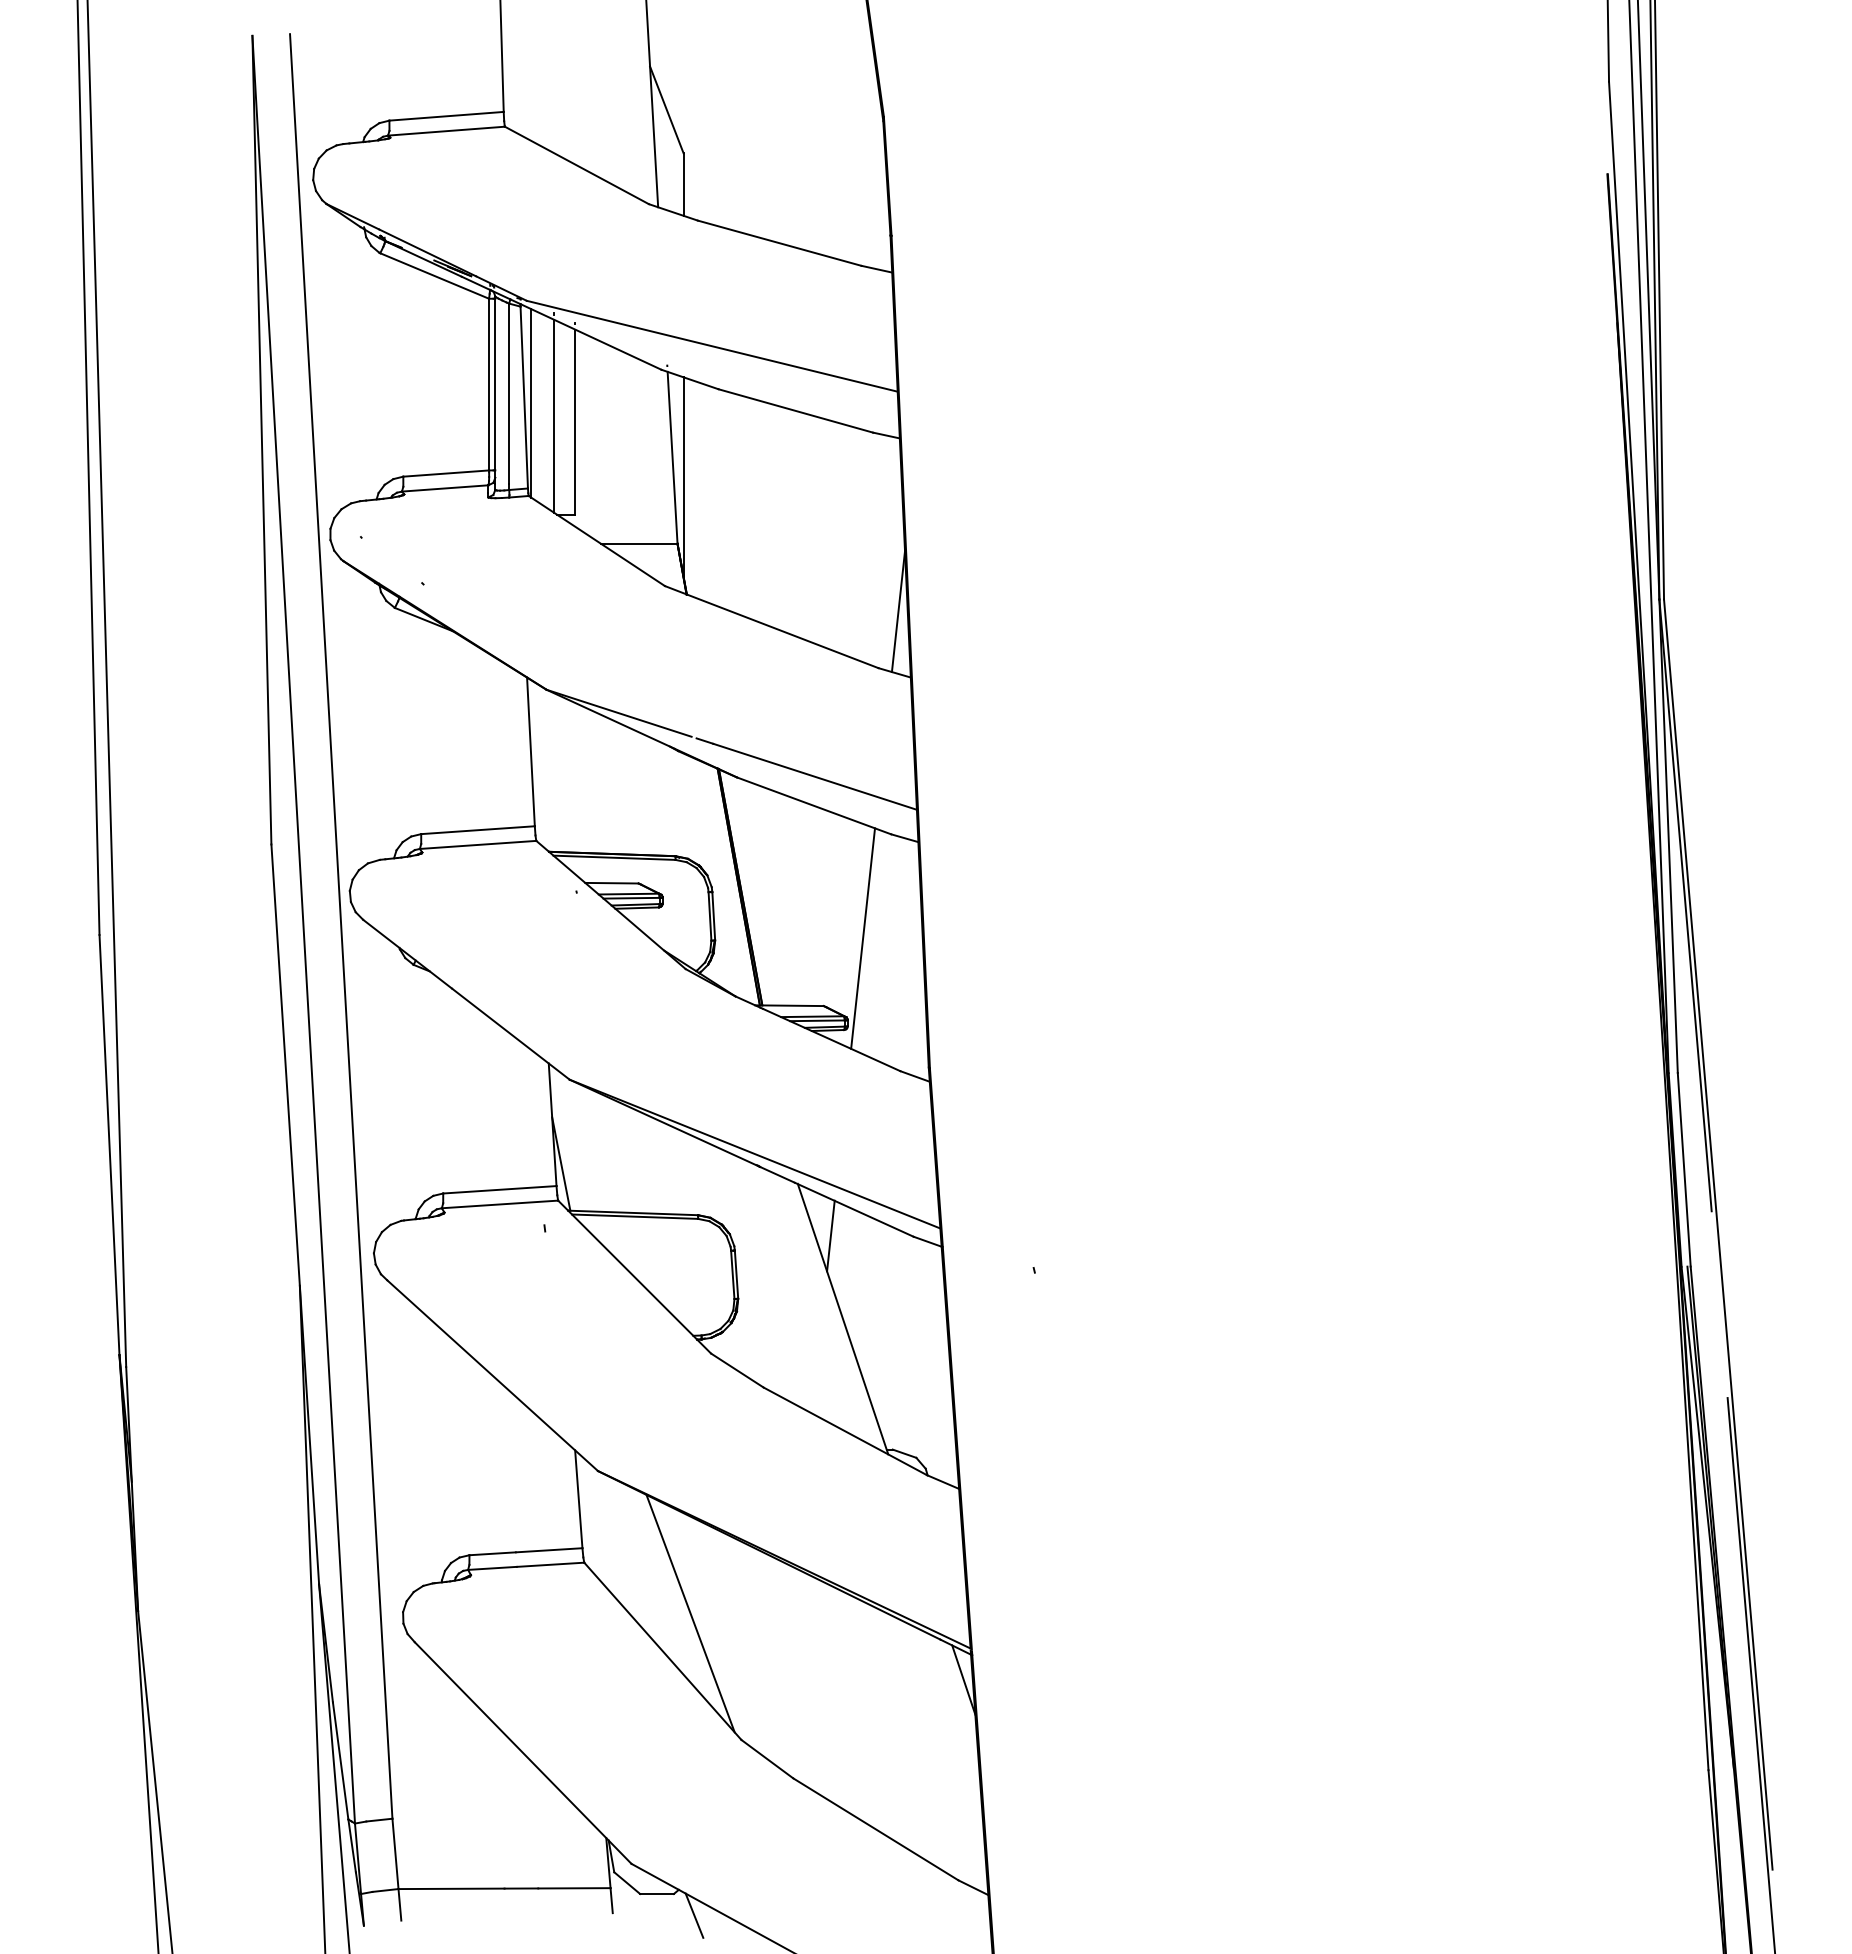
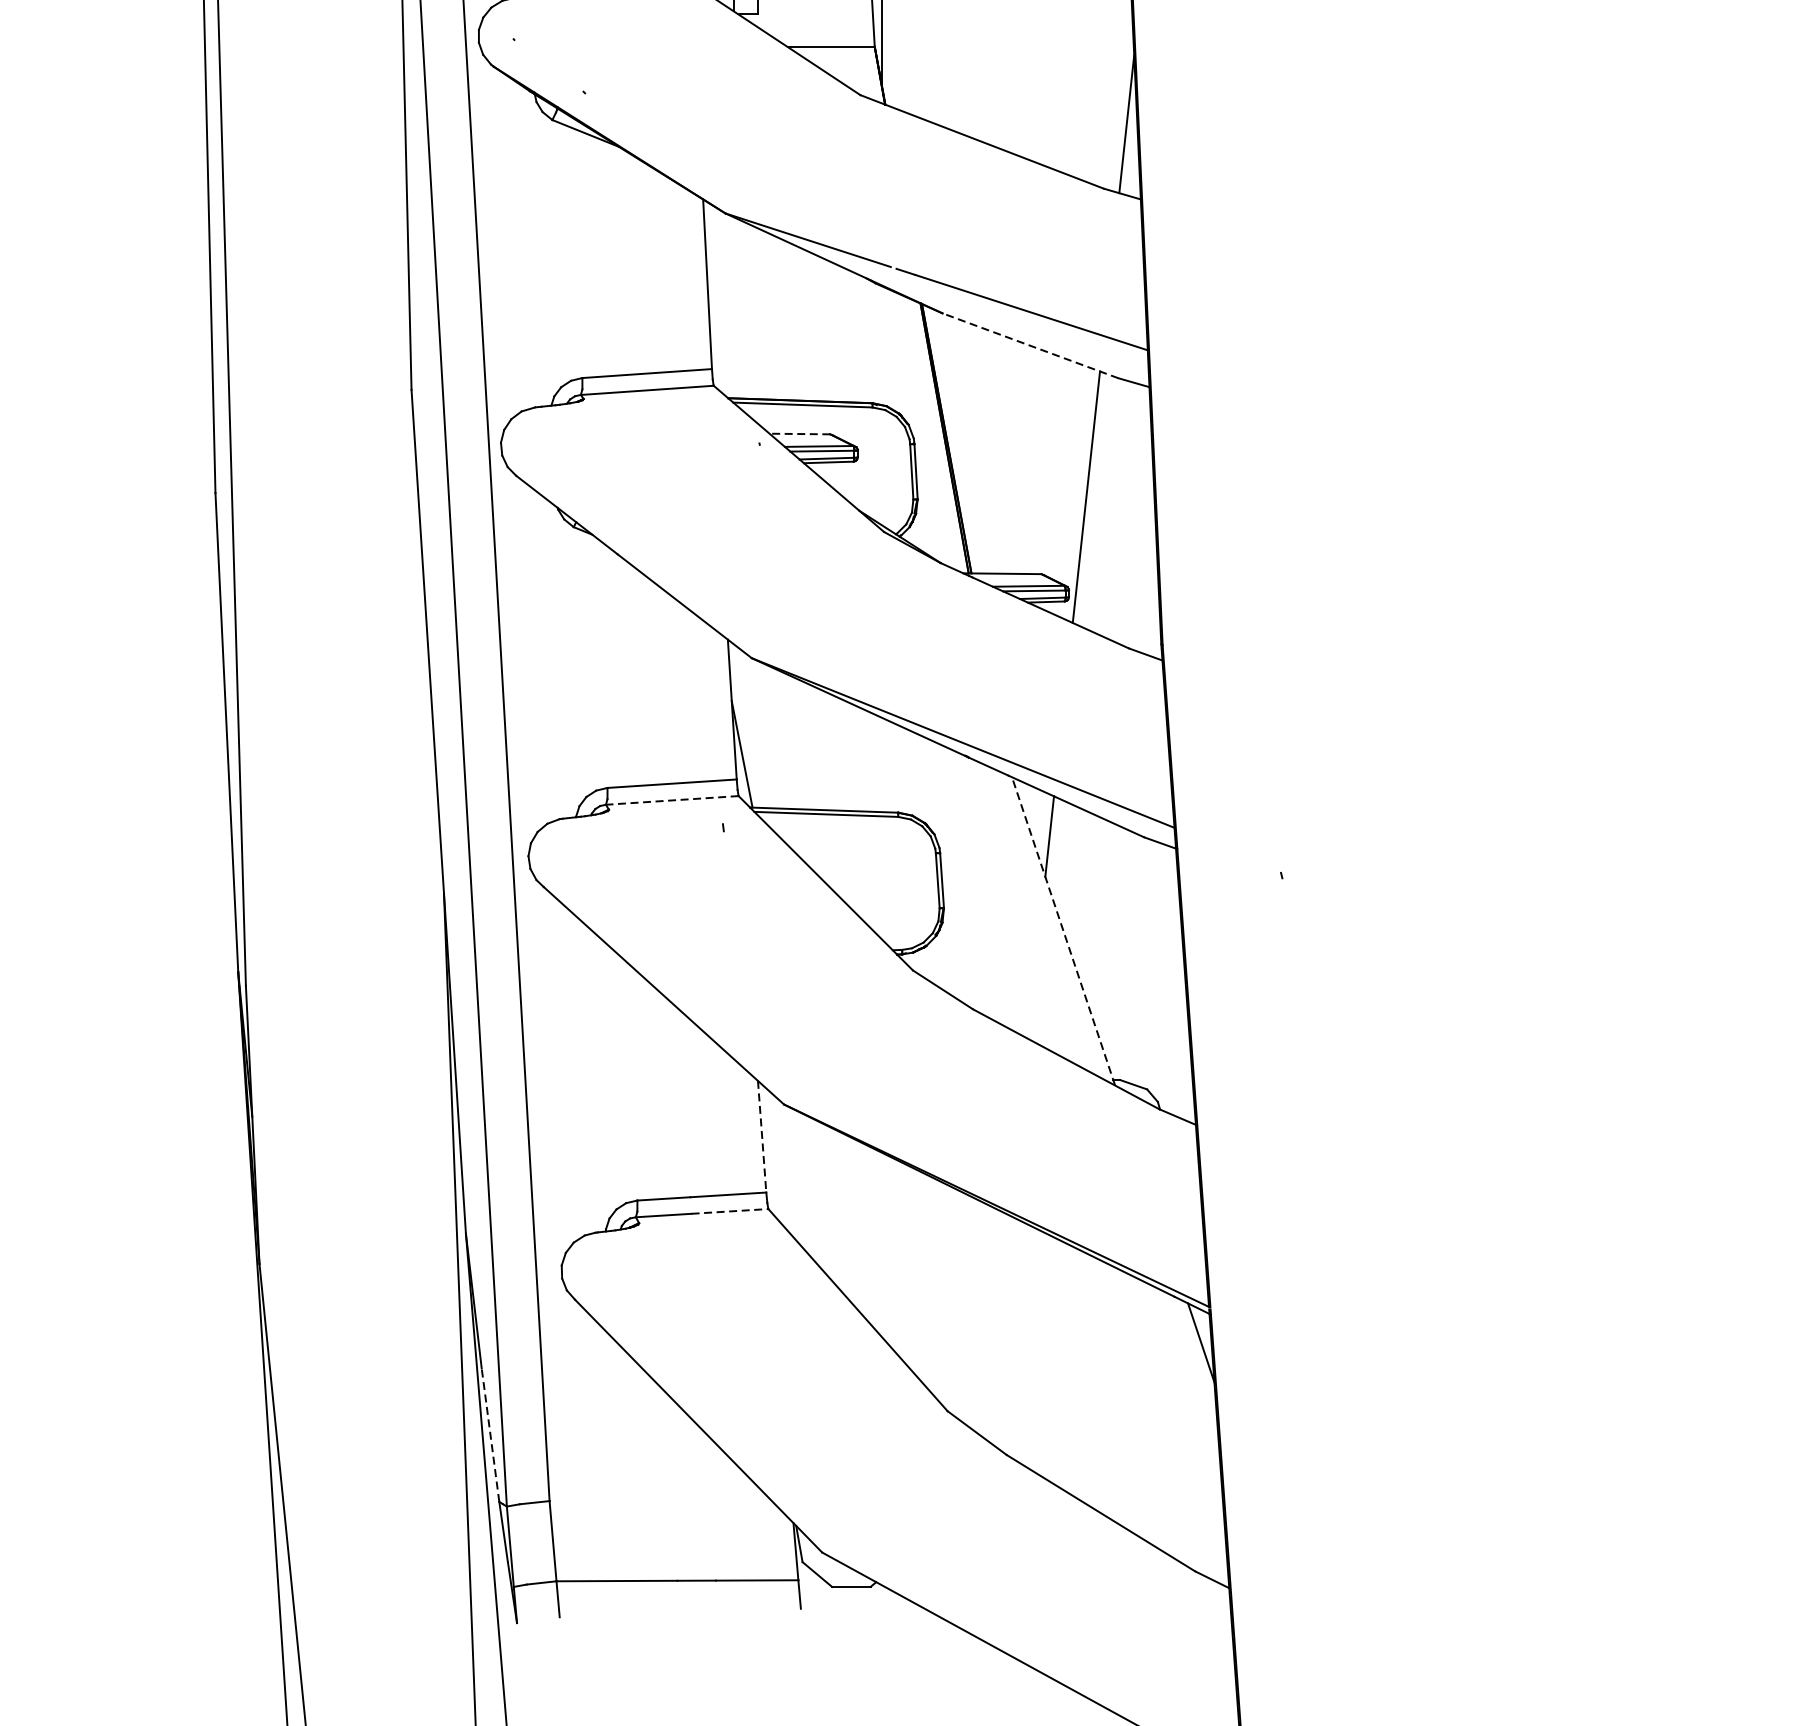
line: (813, 805) -> (1029, 345), solid -> dashed
line: (611, 883) -> (799, 434), solid -> dashed
line: (499, 1204) -> (671, 800), solid -> dashed
line: (843, 1319) -> (1064, 931), solid -> dashed
line: (578, 1499) -> (761, 1136), solid -> dashed
line: (550, 1564) -> (729, 1211), solid -> dashed
line: (690, 1613) -> (889, 1267), removed
line: (340, 1760) -> (490, 1434), solid -> dashed
line: (694, 1915) -> (894, 1611), removed

